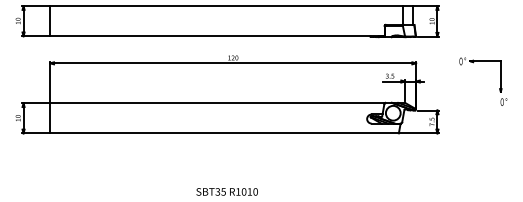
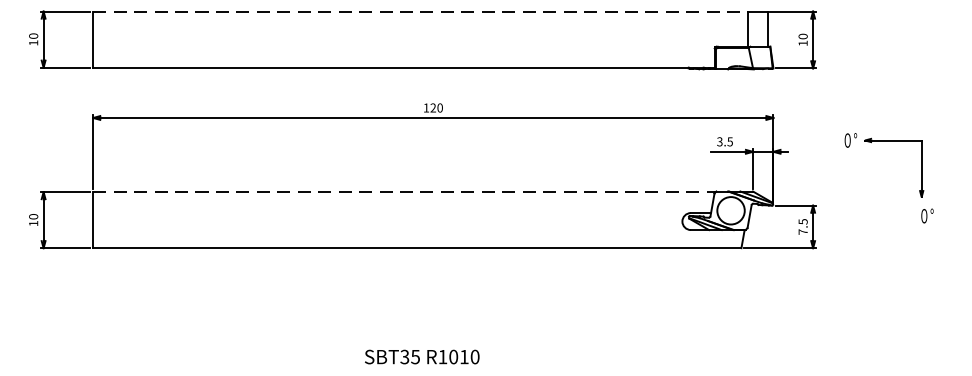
line: (226, 6) -> (420, 12), solid -> dashed
part: (500, 81) -> (921, 177), moved
line: (217, 103) -> (404, 192), solid -> dashed

